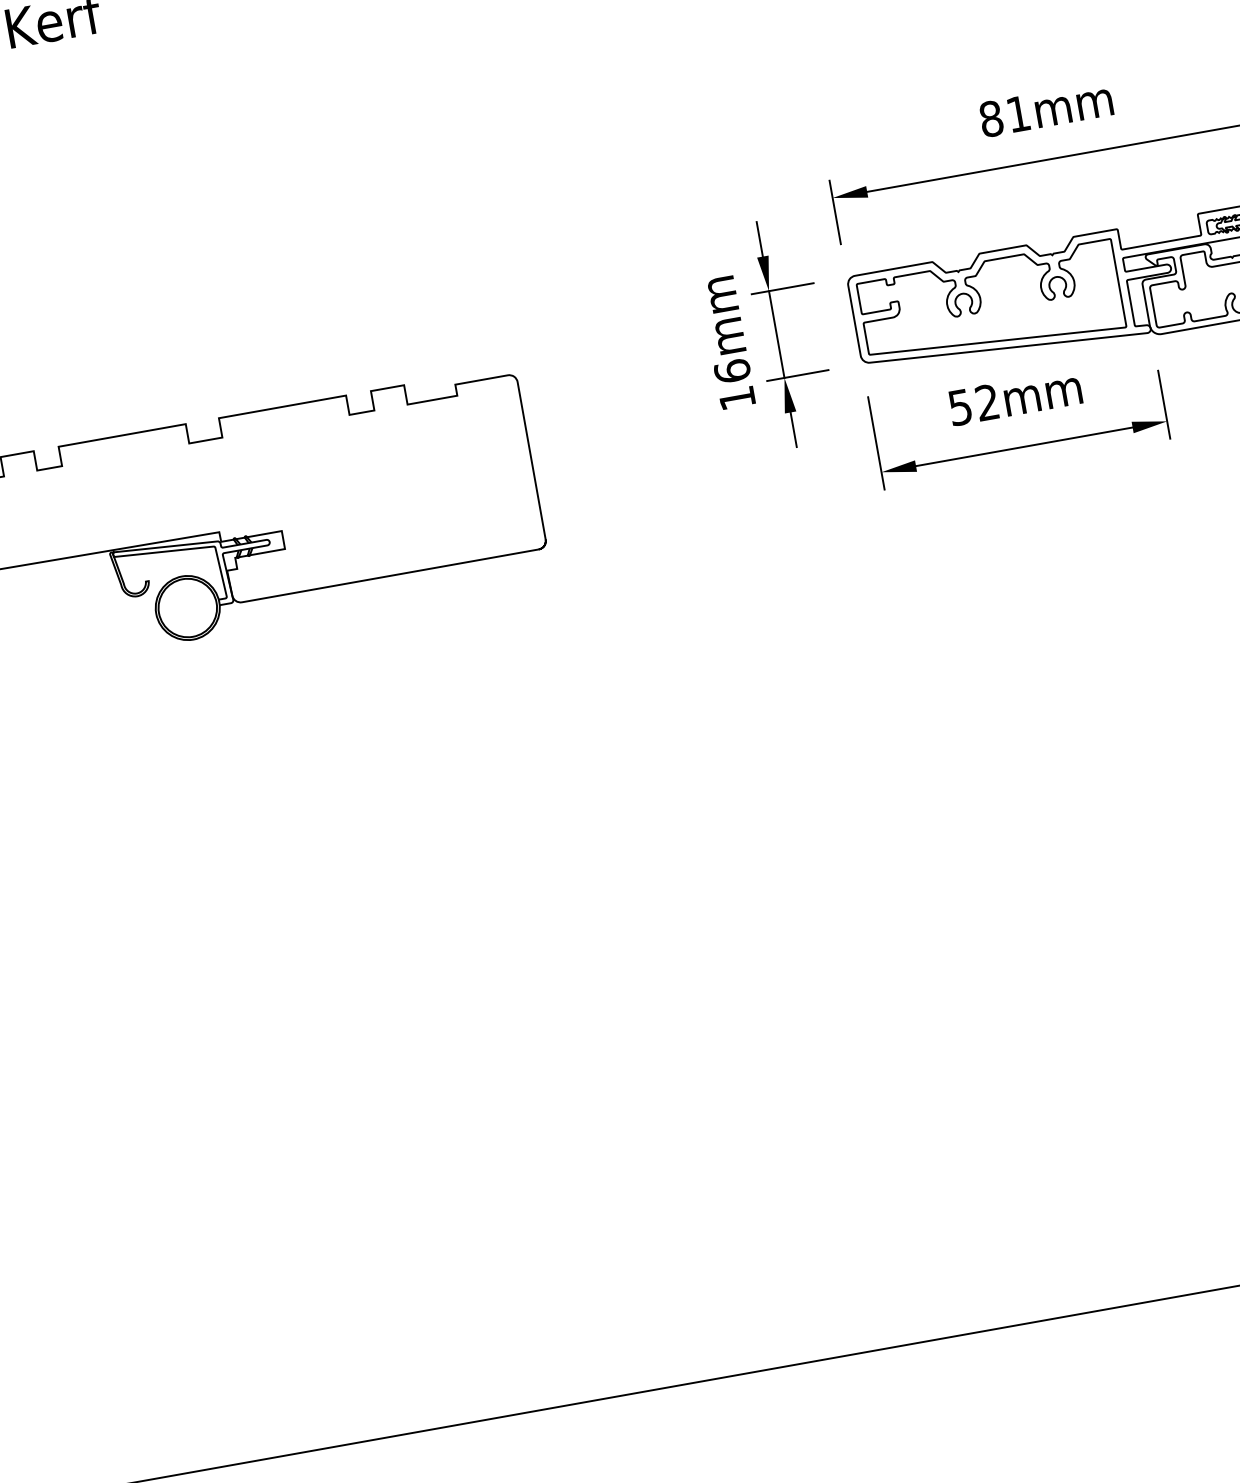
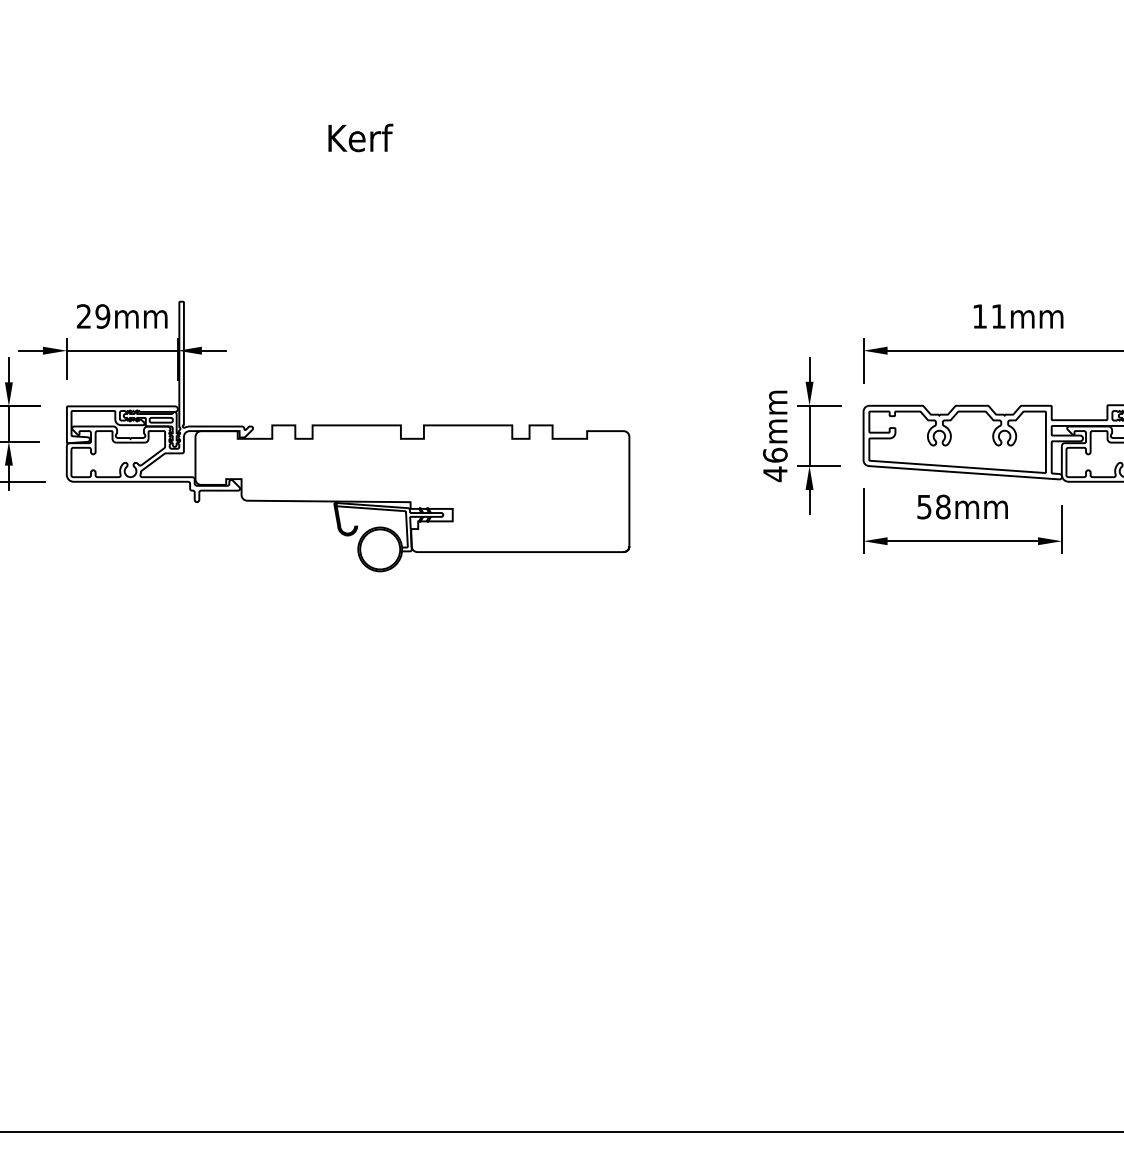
text: (990, 119) -> (979, 316), 81mm -> 11mm
text: (737, 398) -> (775, 474), 16mm -> 46mm
text: (987, 401) -> (943, 506), 52mm -> 58mm

